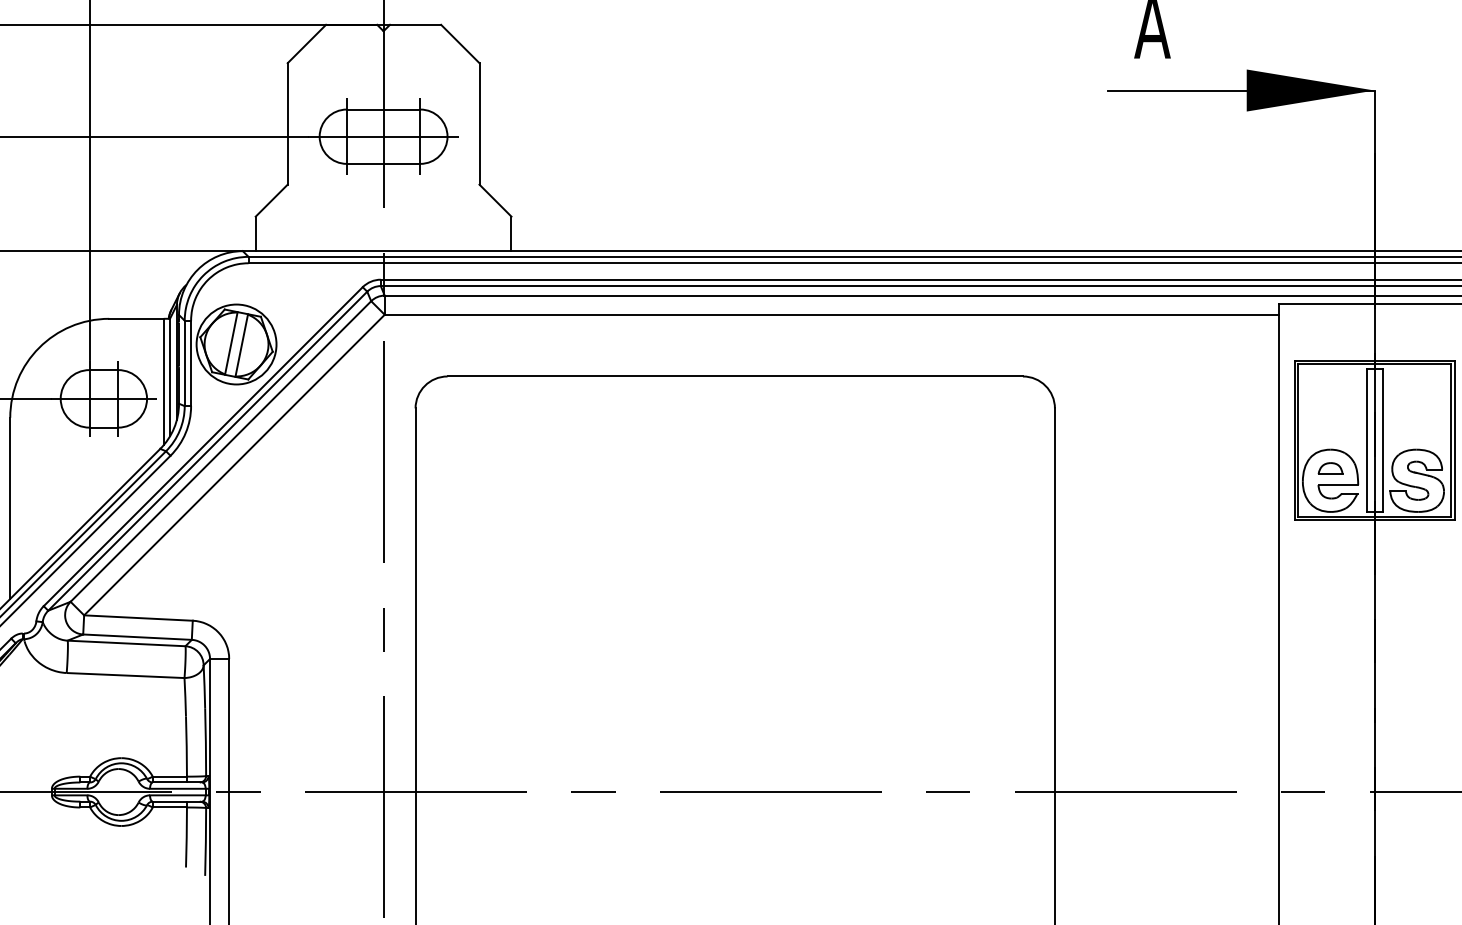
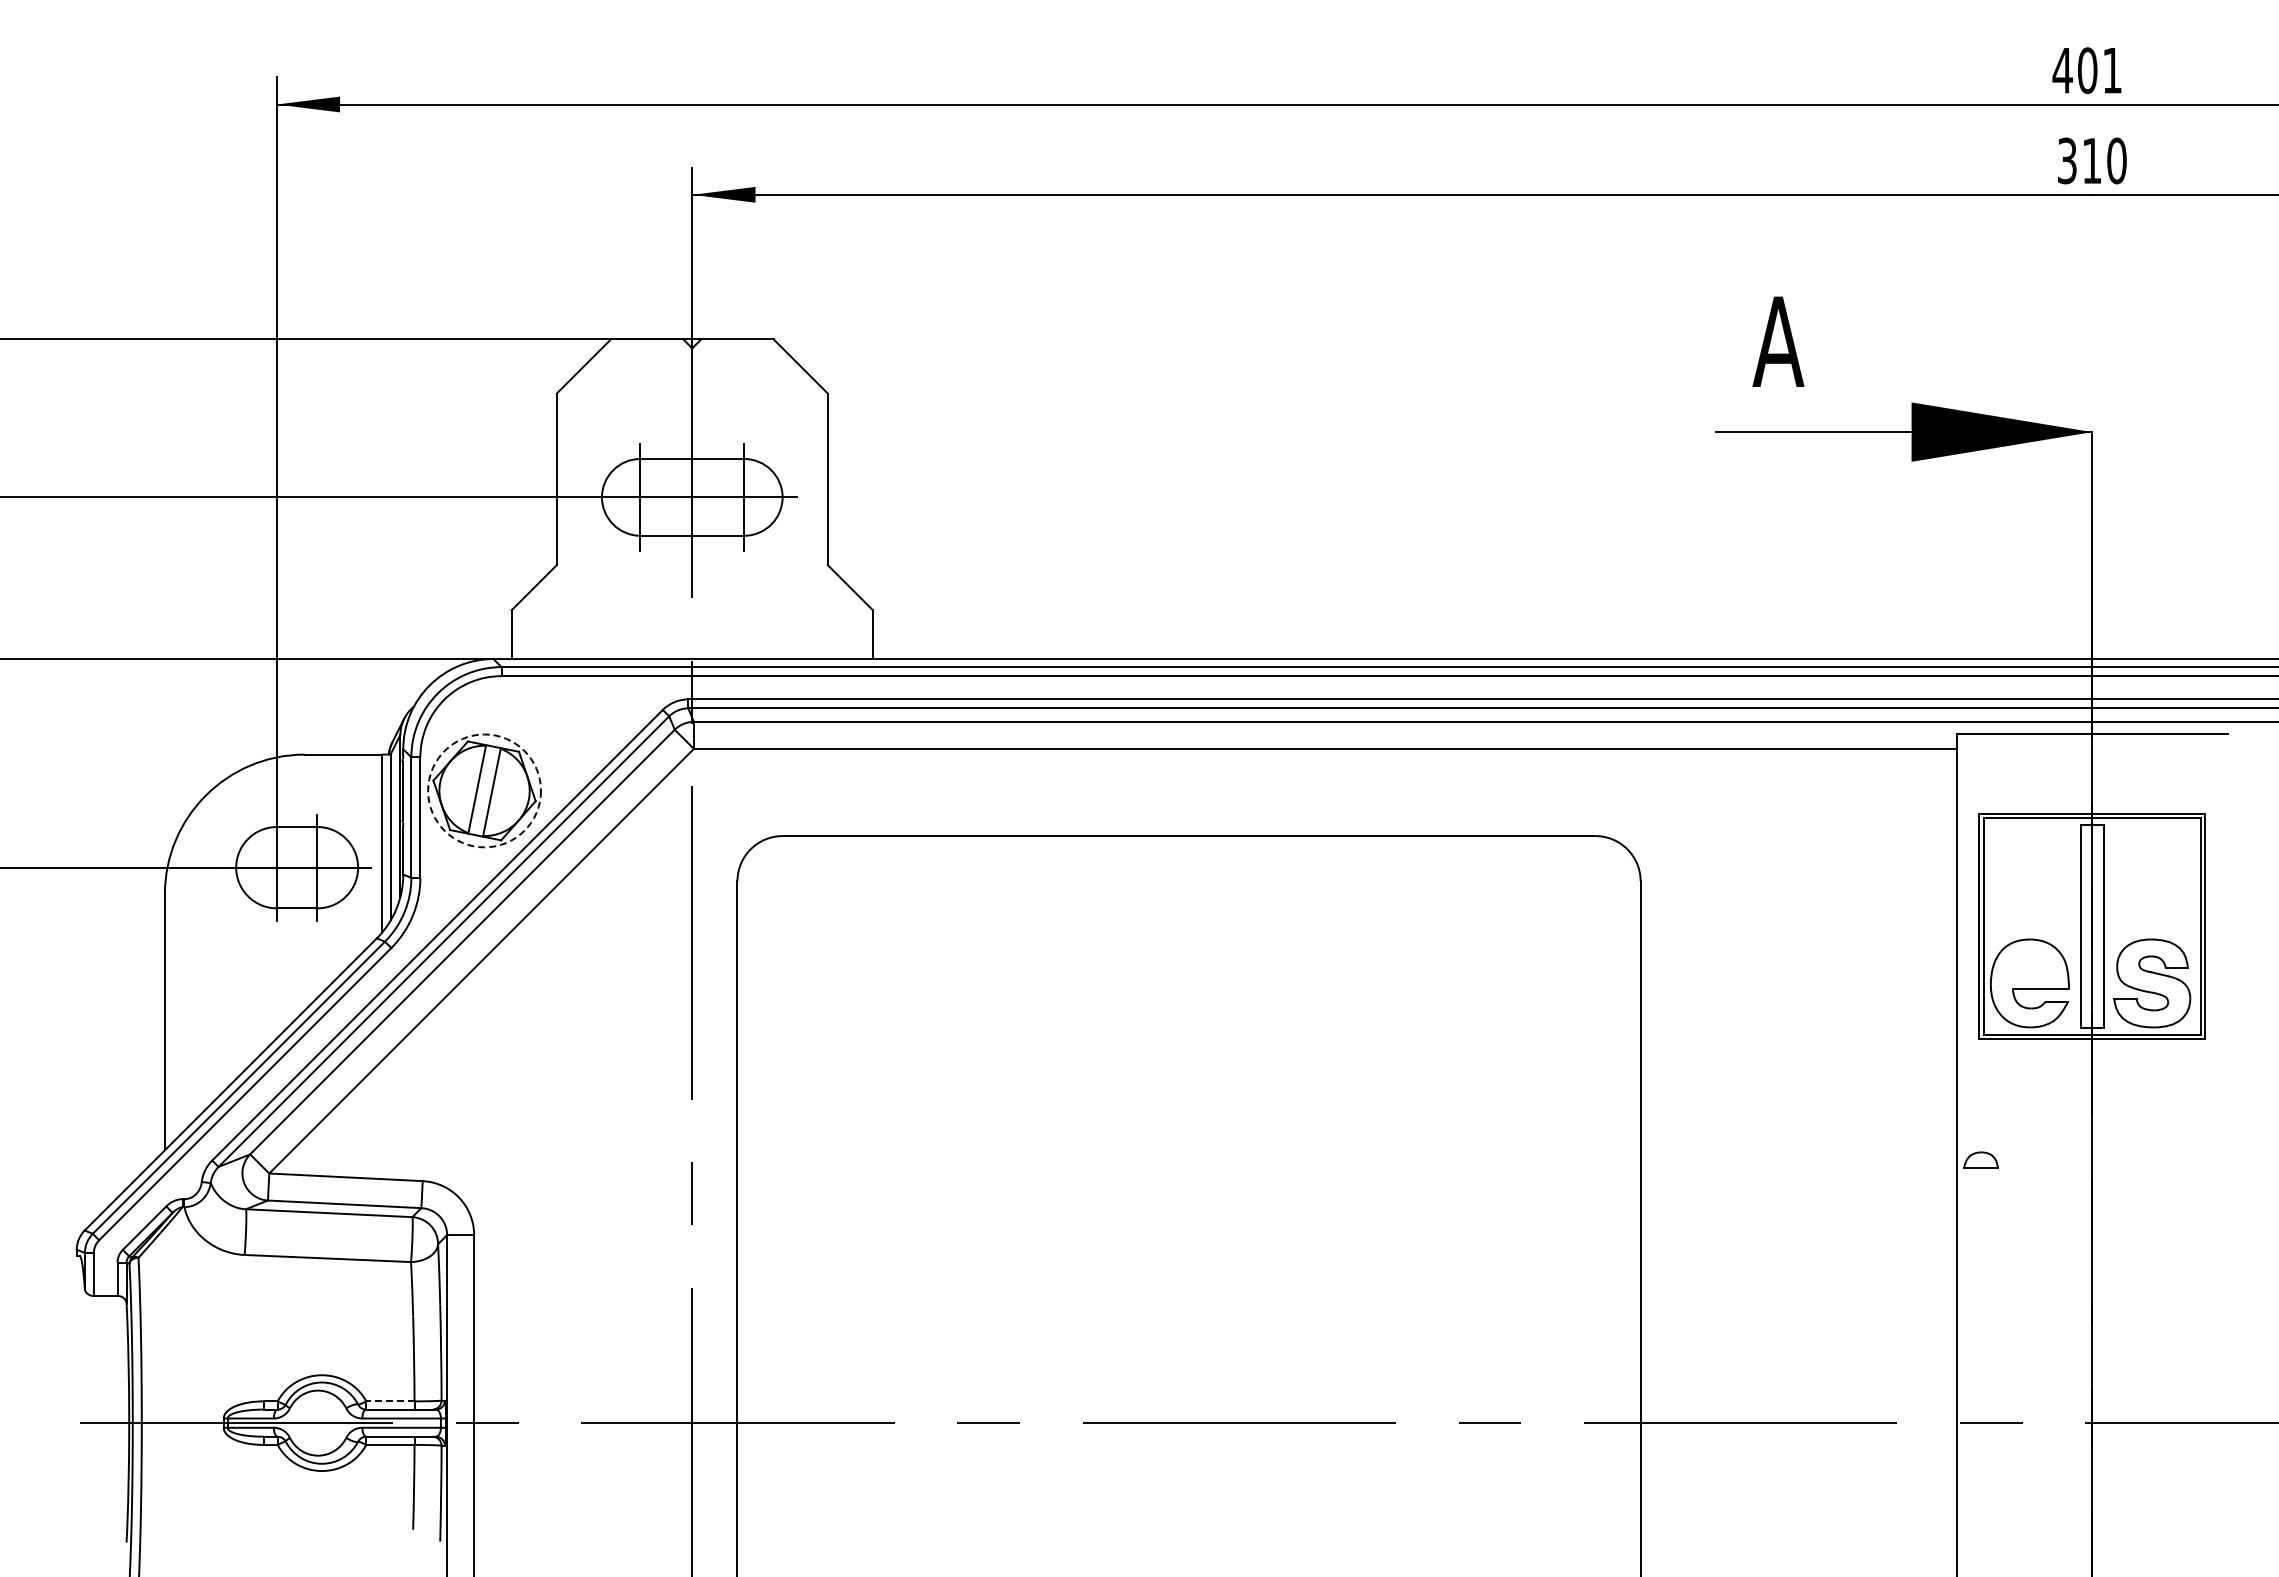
circle: (236, 344) -> (484, 790), solid -> dashed
part: (1330, 468) -> (1980, 1159), moved
line: (169, 776) -> (389, 1401), solid -> dashed

